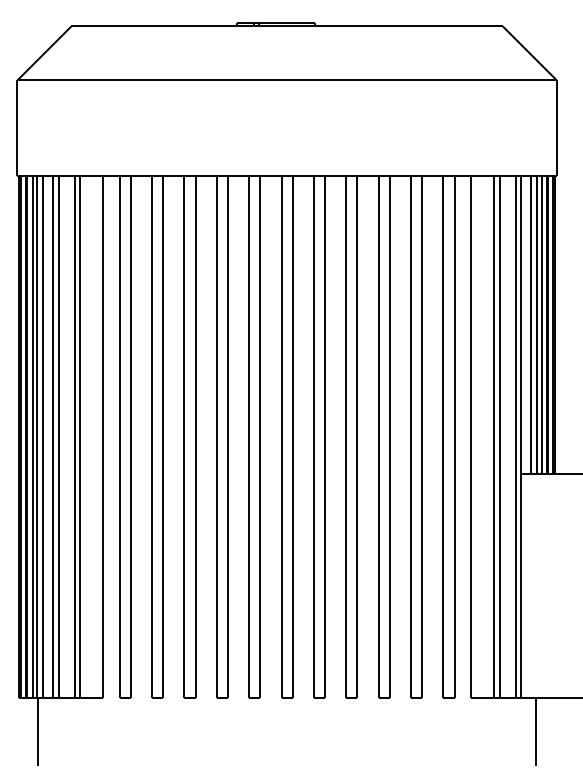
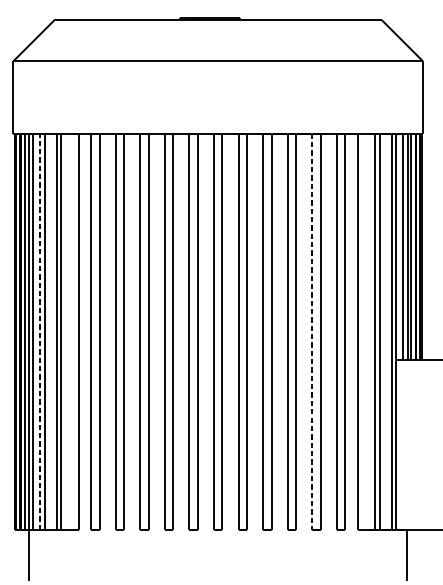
line: (52, 436) -> (40, 331), solid -> dashed
line: (410, 437) -> (311, 332), solid -> dashed

